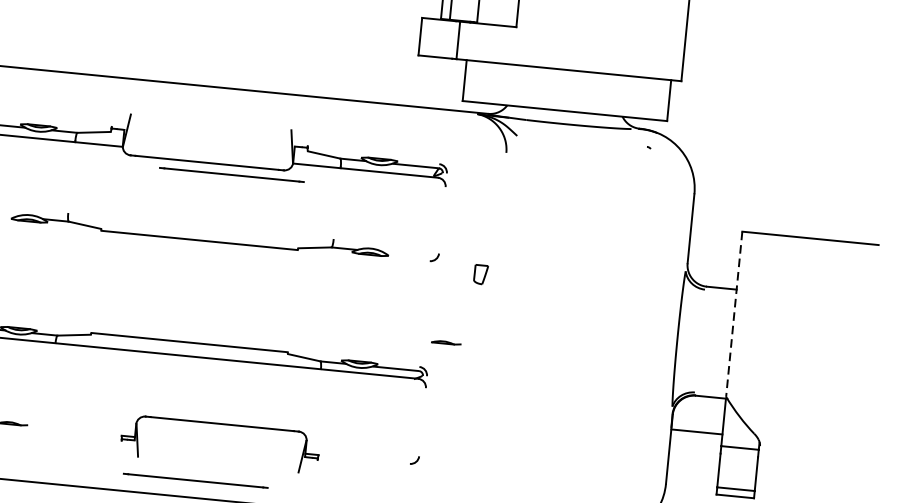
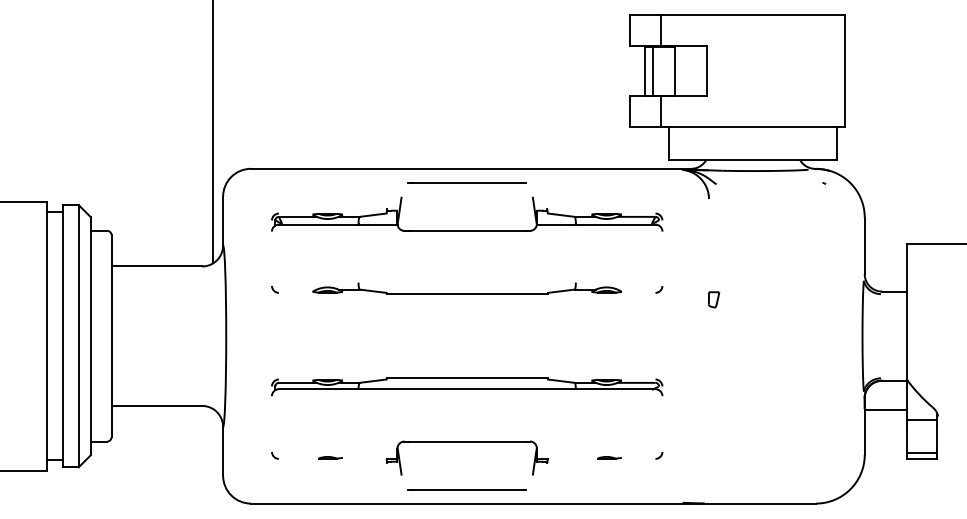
line: (231, 174) -> (466, 182), moved
part: (481, 274) -> (714, 299), moved
line: (734, 313) -> (906, 311), dashed -> solid
line: (446, 342) -> (609, 457), moved
part: (221, 425) -> (466, 442), moved
line: (194, 480) -> (466, 489), moved

